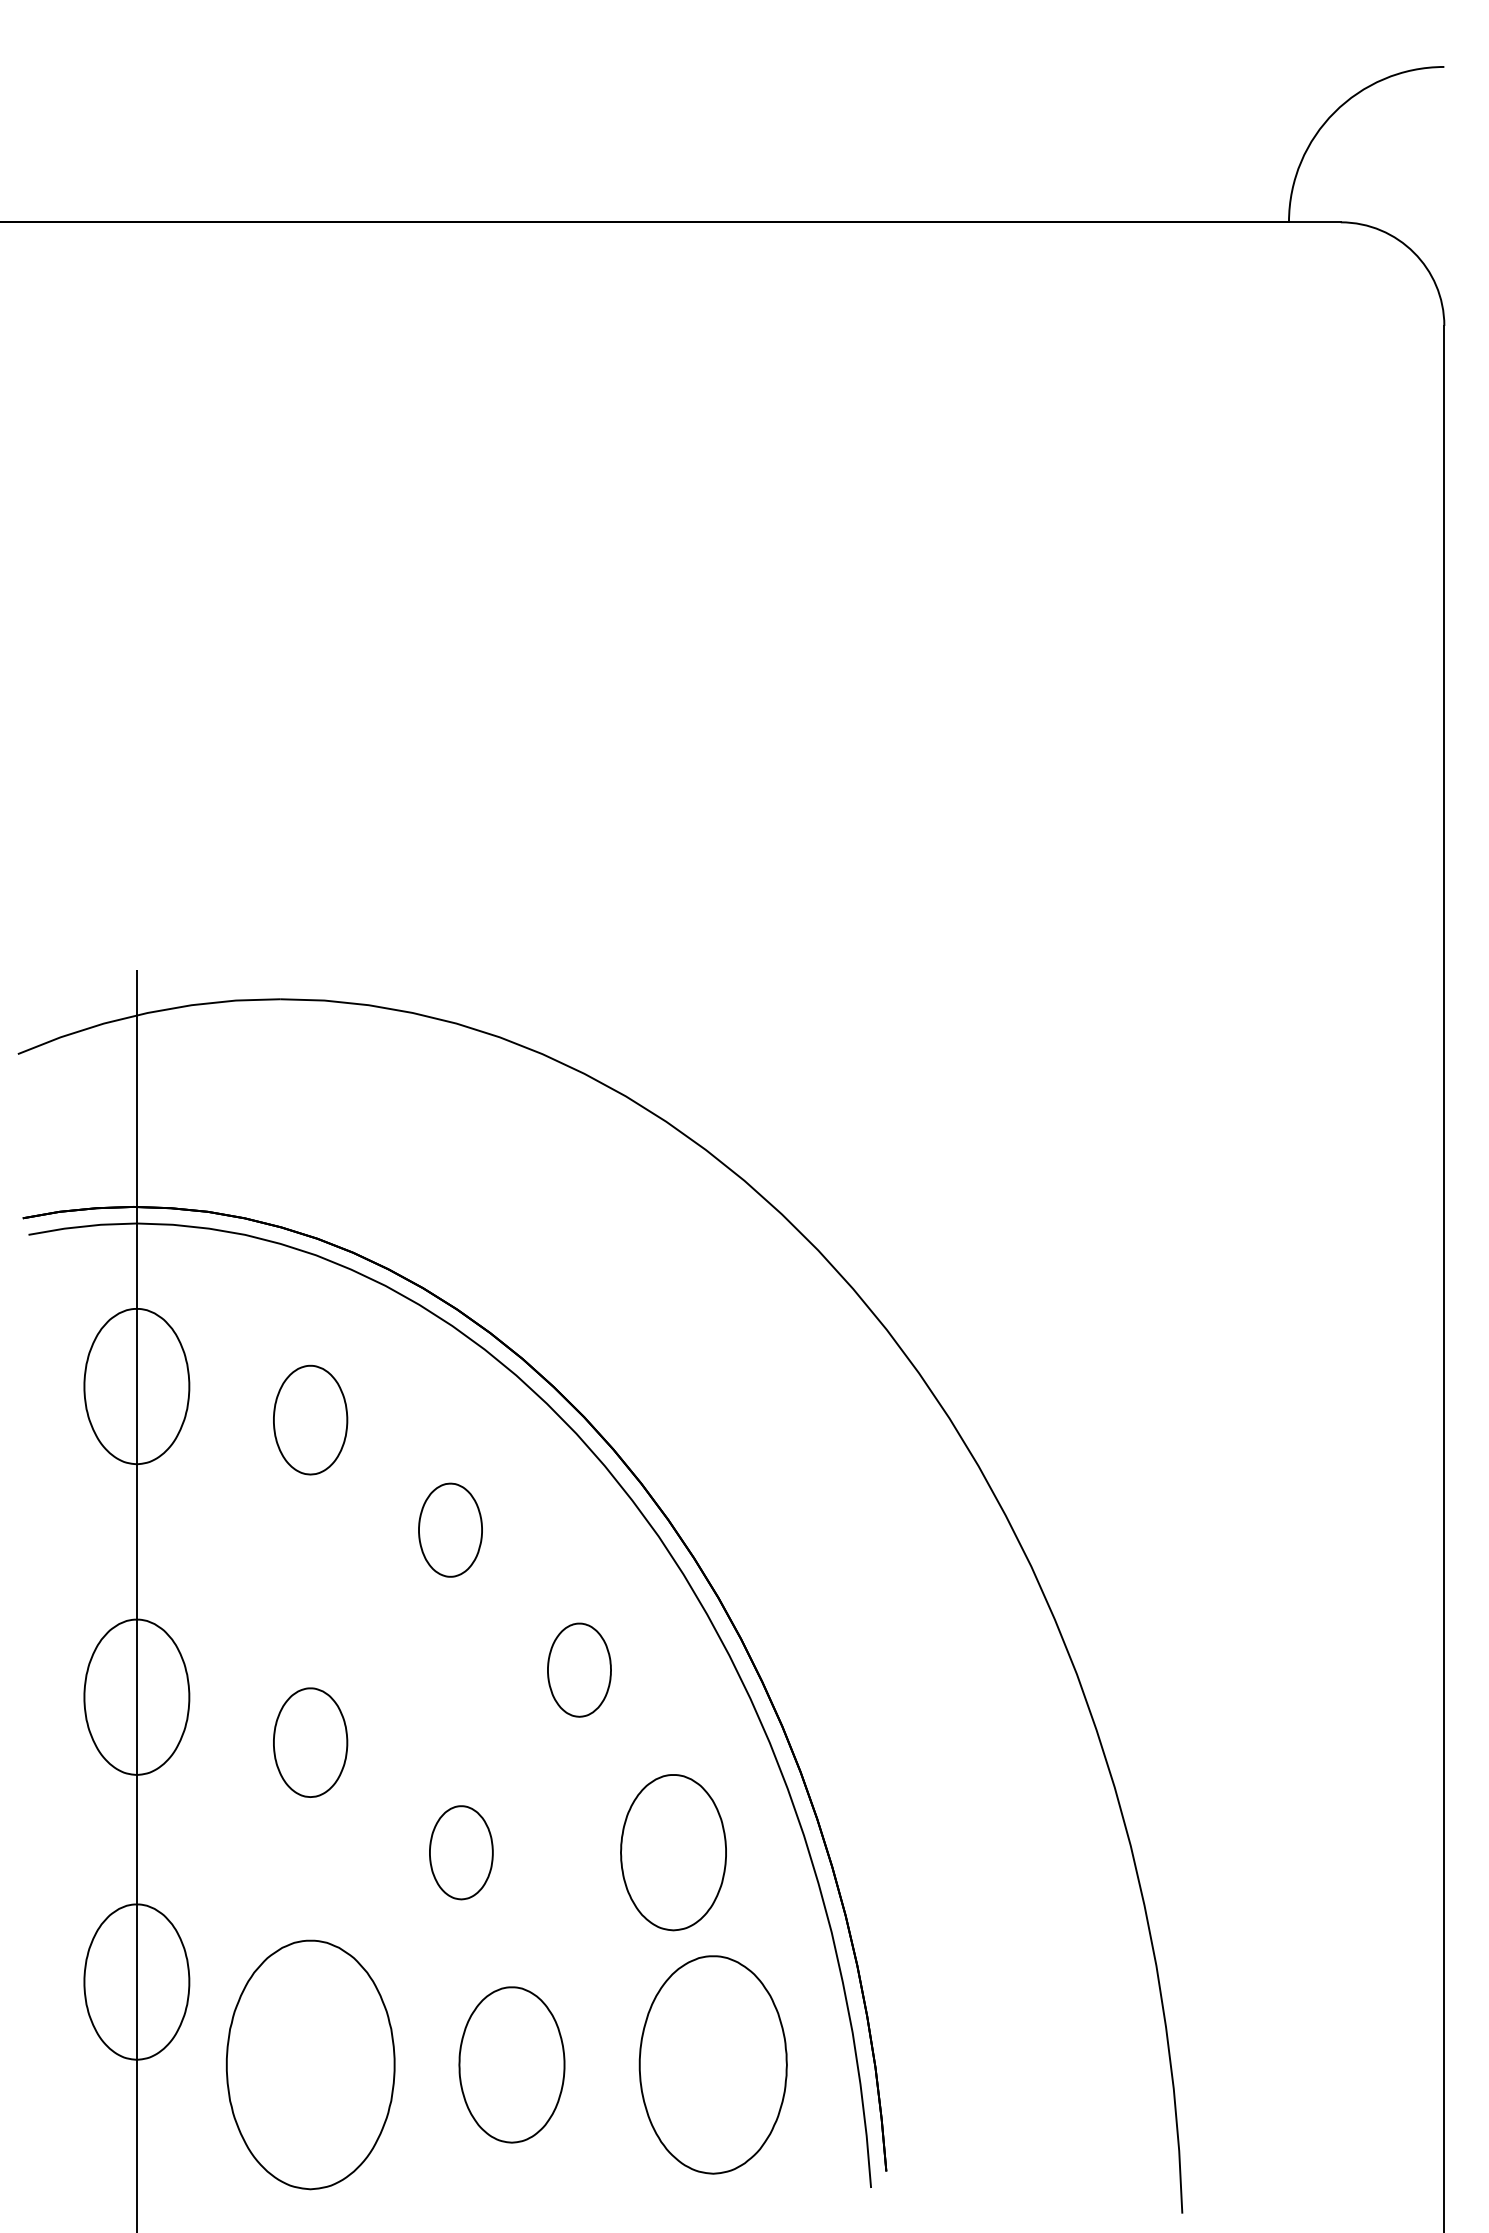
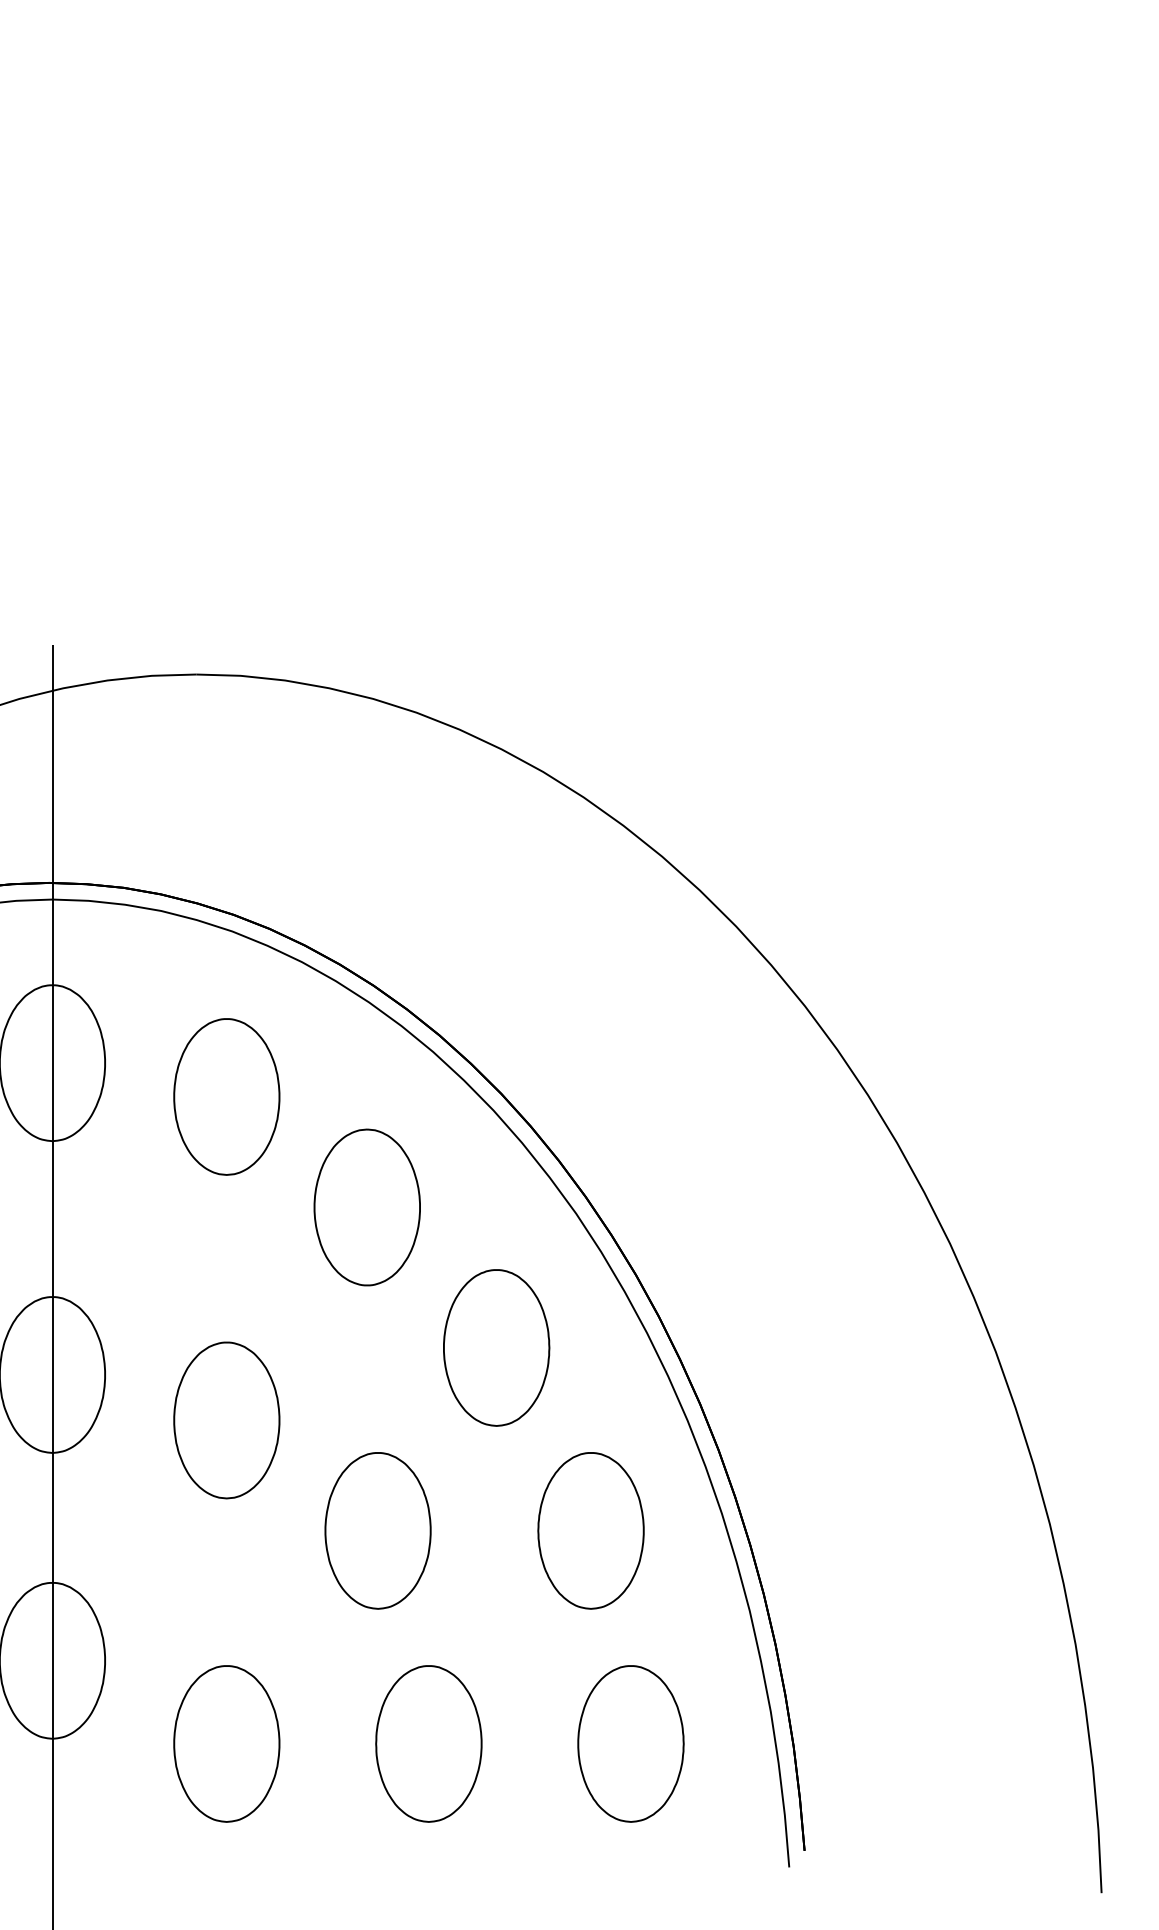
part: (310, 1419) -> (226, 1096), size x1.43
part: (450, 1529) -> (367, 1206), size x1.67
part: (579, 1669) -> (496, 1347), size x1.67
part: (310, 1742) -> (226, 1420), size x1.43
part: (461, 1852) -> (378, 1530), size x1.67
part: (310, 2064) -> (226, 1743), size x0.62
part: (713, 2064) -> (631, 1743), size x0.71

